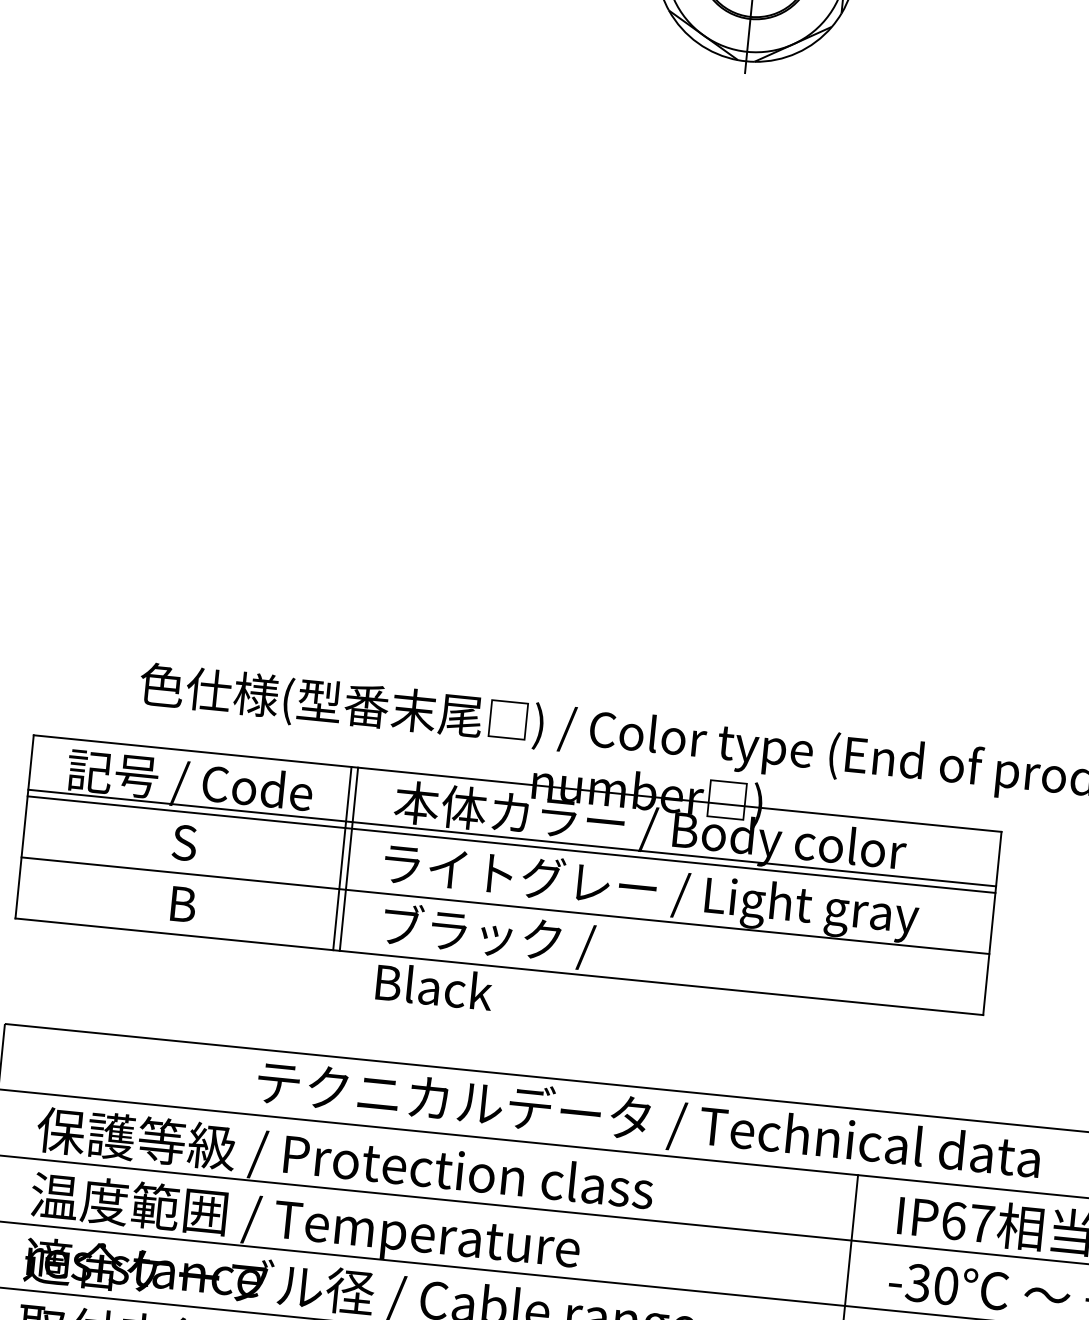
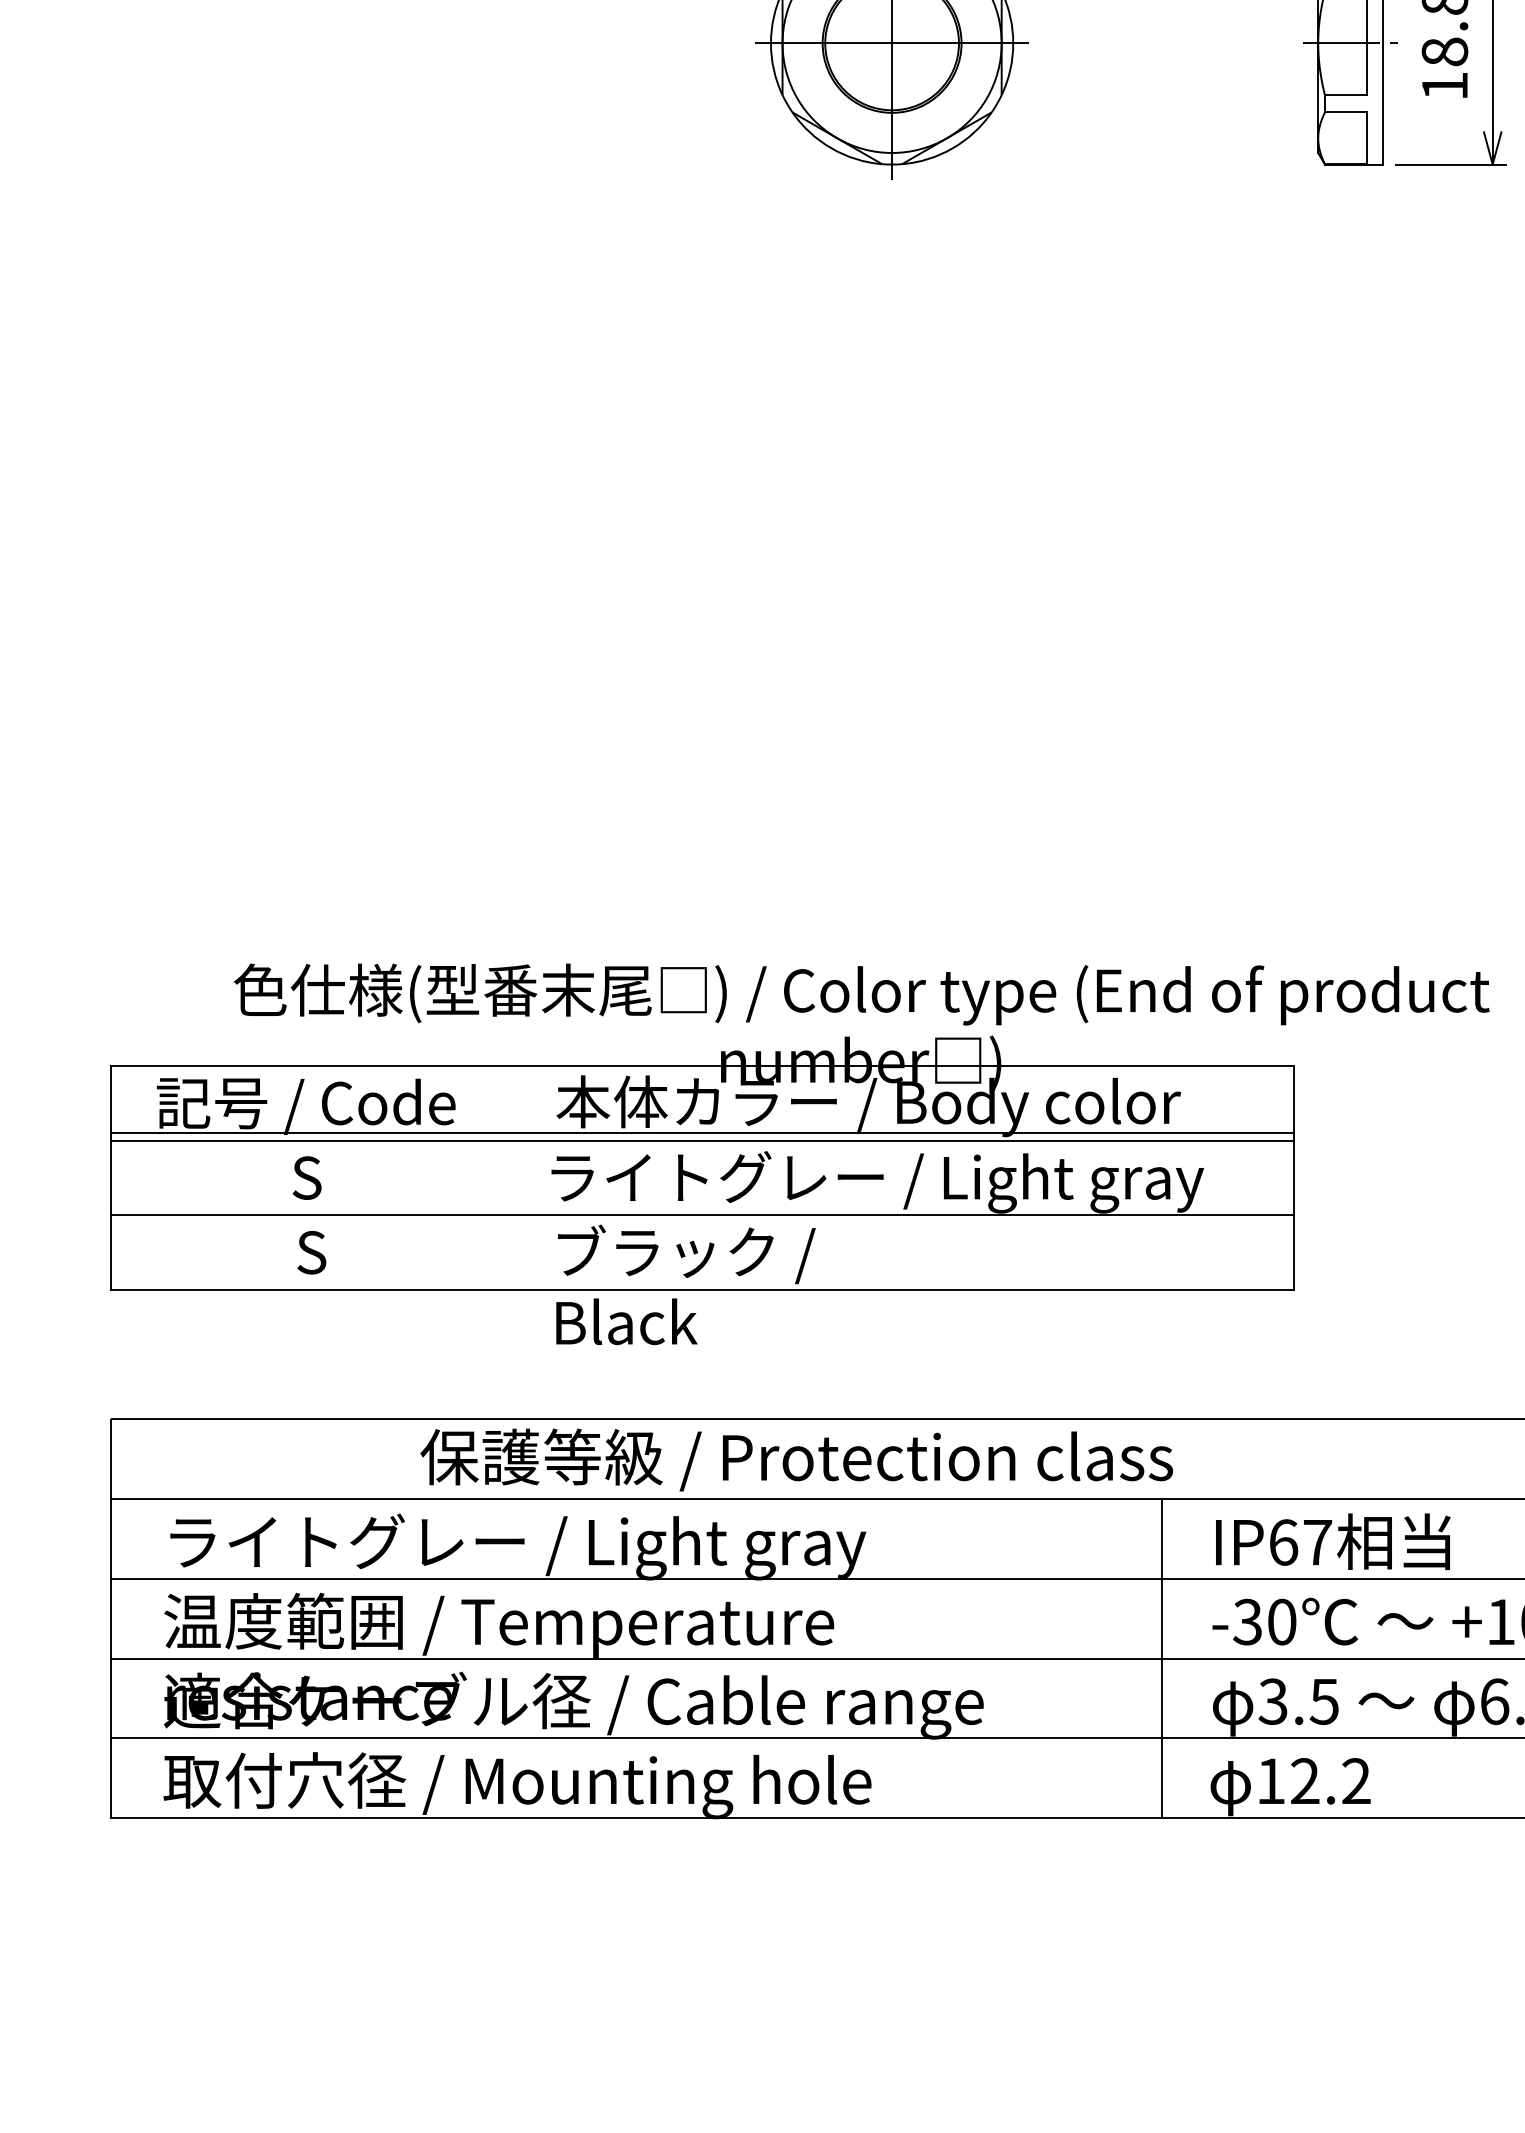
line: (342, 858) -> (499, 1177), removed
line: (348, 858) -> (507, 1177), removed
text: (183, 904) -> (312, 1252), B -> S
text: (647, 1121) -> (900, 1459), テクニカルデータ / Technical data -> 保護等級 / Protection class
text: (344, 1163) -> (539, 1546), 保護等級 / Protection class -> ライトグレー / Light gray

